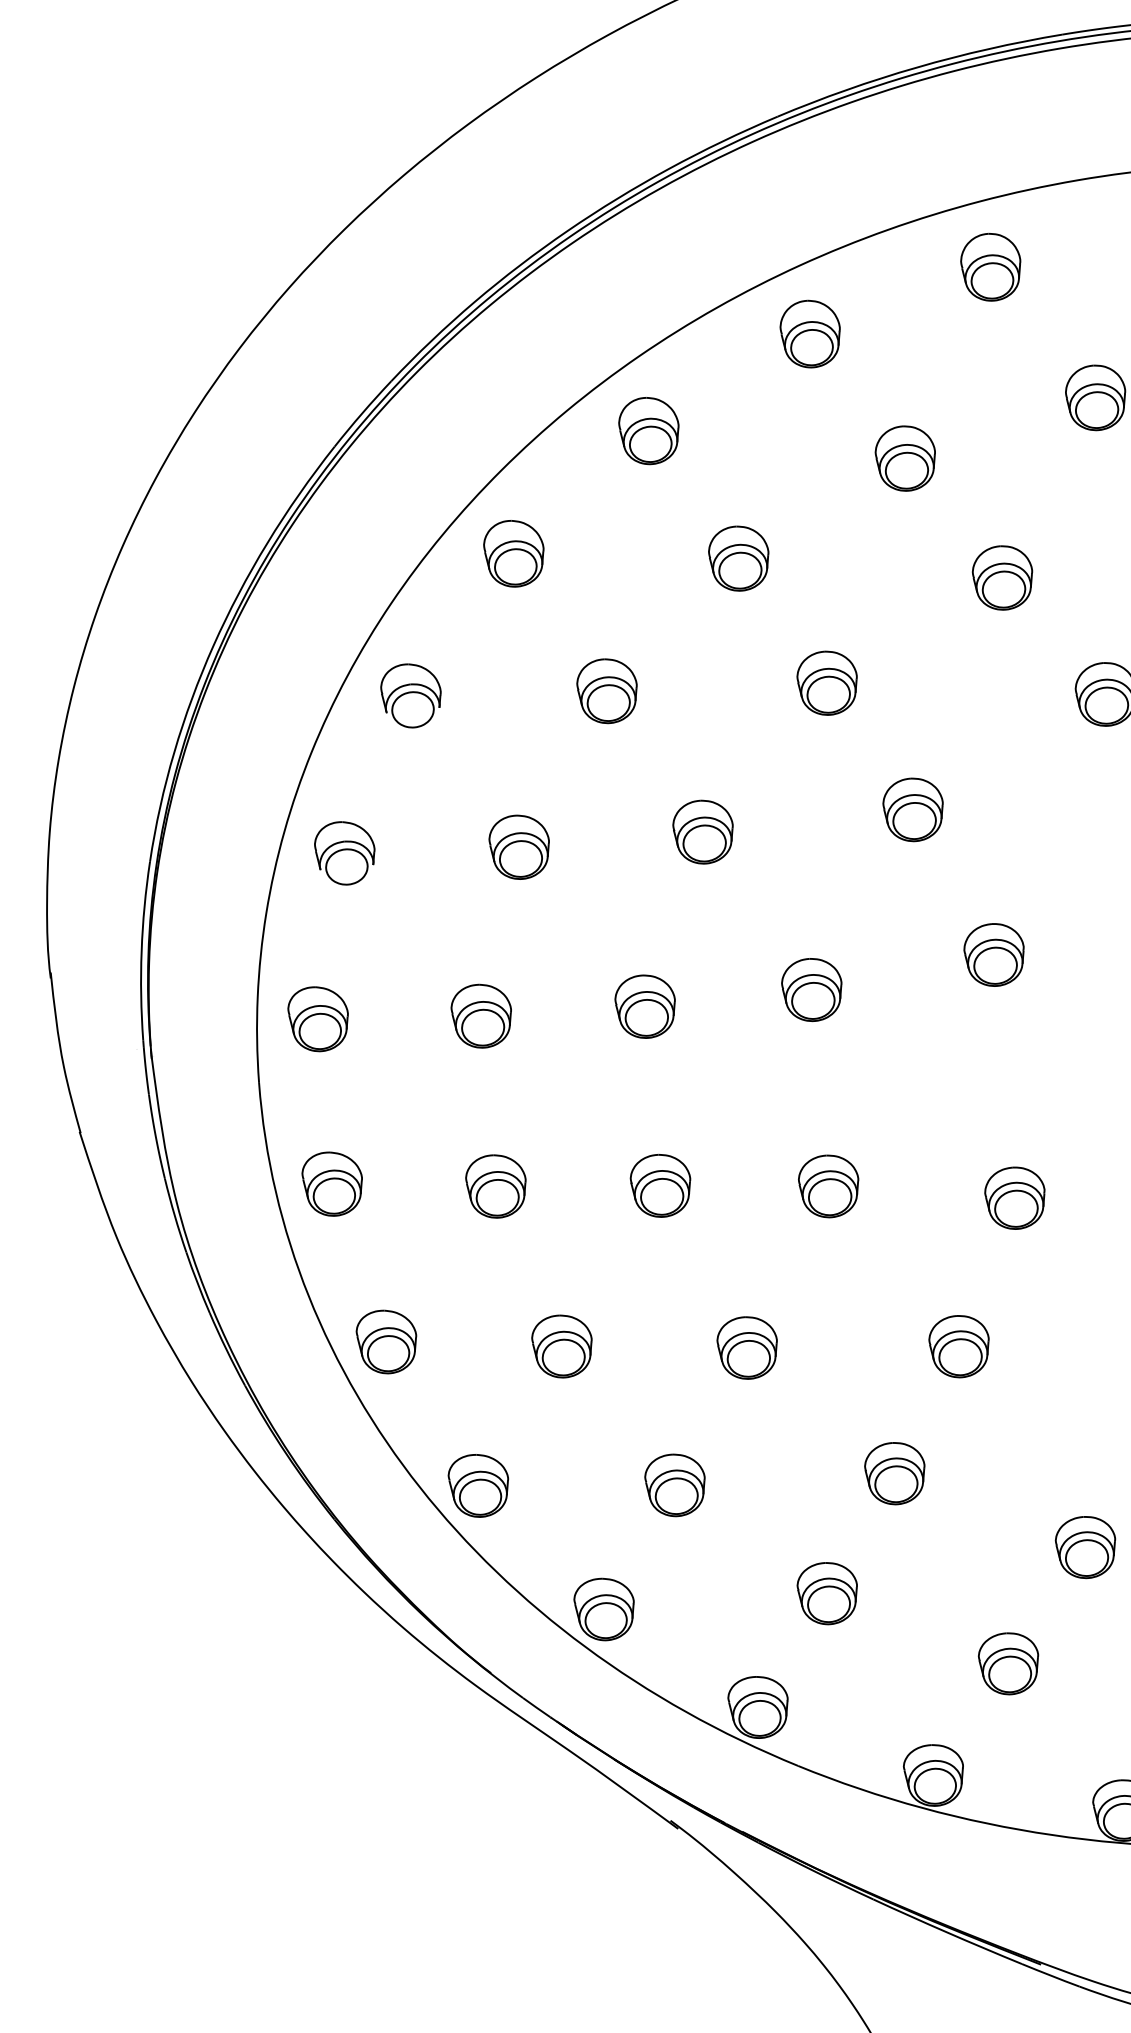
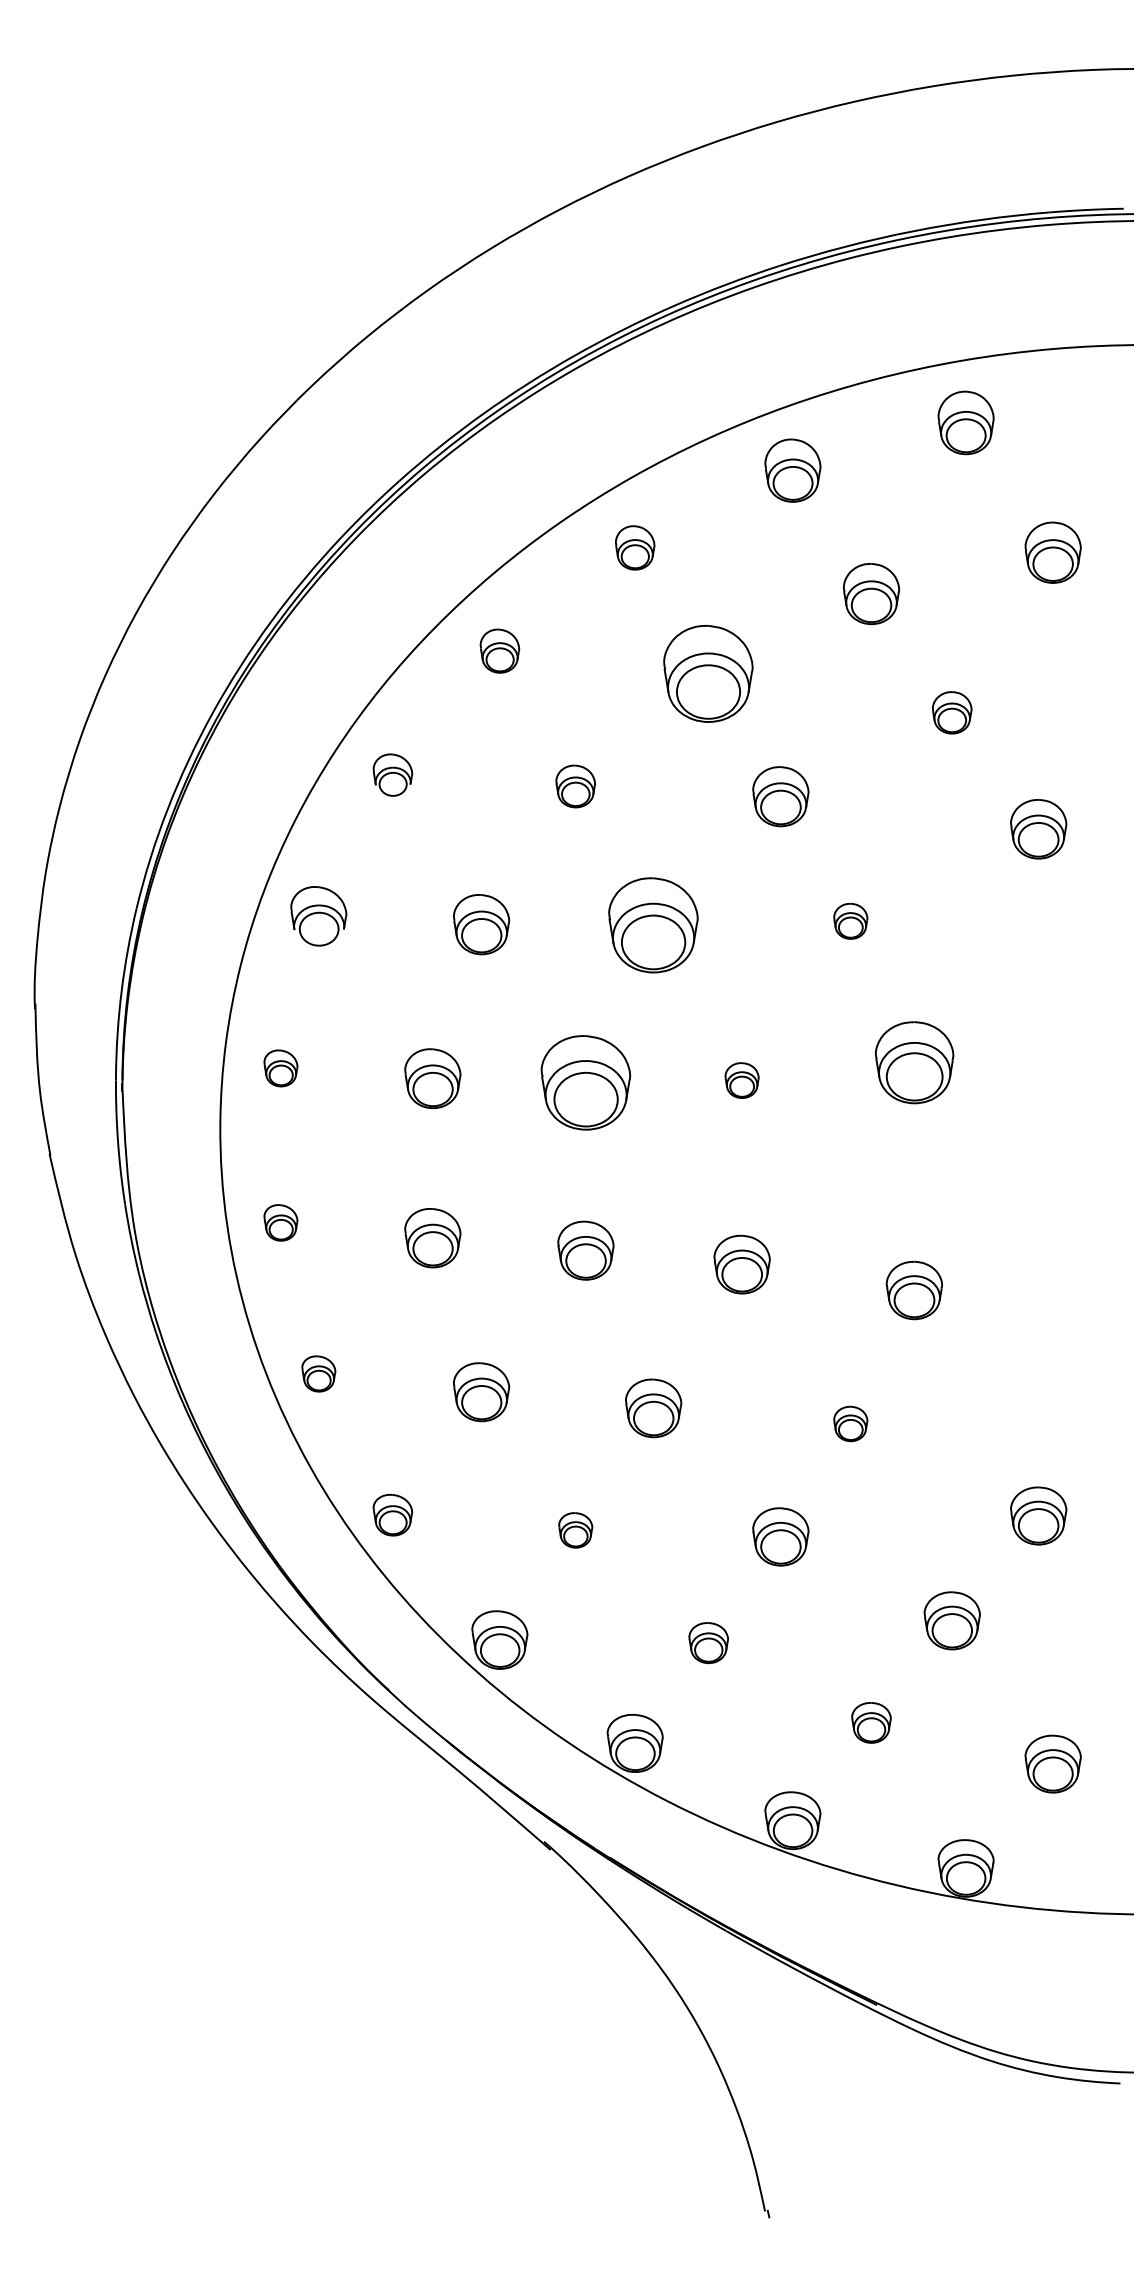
part: (648, 430) -> (634, 547), size x0.7
part: (513, 552) -> (499, 650), size x0.7
part: (739, 558) -> (708, 673), size x1.6
part: (1002, 577) -> (951, 712), size x0.7
part: (607, 691) -> (575, 786), size x0.7
part: (410, 695) -> (392, 774), size x0.7
part: (913, 810) -> (850, 921), size x0.6
part: (703, 831) -> (653, 924), size x1.6
part: (993, 954) -> (913, 1062), size x1.4
part: (811, 989) -> (741, 1080), size x0.6
part: (645, 1006) -> (585, 1082), size x1.6
part: (318, 1019) -> (280, 1068), size x0.6
part: (332, 1183) -> (280, 1222), size x0.6
part: (386, 1341) -> (318, 1373), size x0.6
part: (959, 1346) -> (850, 1423), size x0.6
part: (675, 1485) -> (575, 1530), size x0.6
part: (478, 1486) -> (392, 1515), size x0.7
part: (827, 1592) -> (708, 1642), size x0.7
part: (1009, 1663) -> (871, 1722), size x0.7

